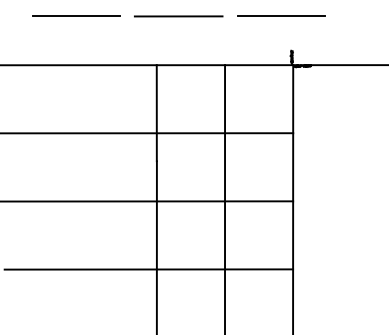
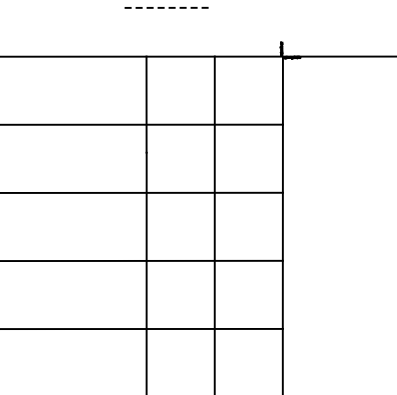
line: (75, 16) -> (65, 7), removed
line: (178, 16) -> (168, 7), solid -> dashed
line: (280, 16) -> (270, 7), removed

